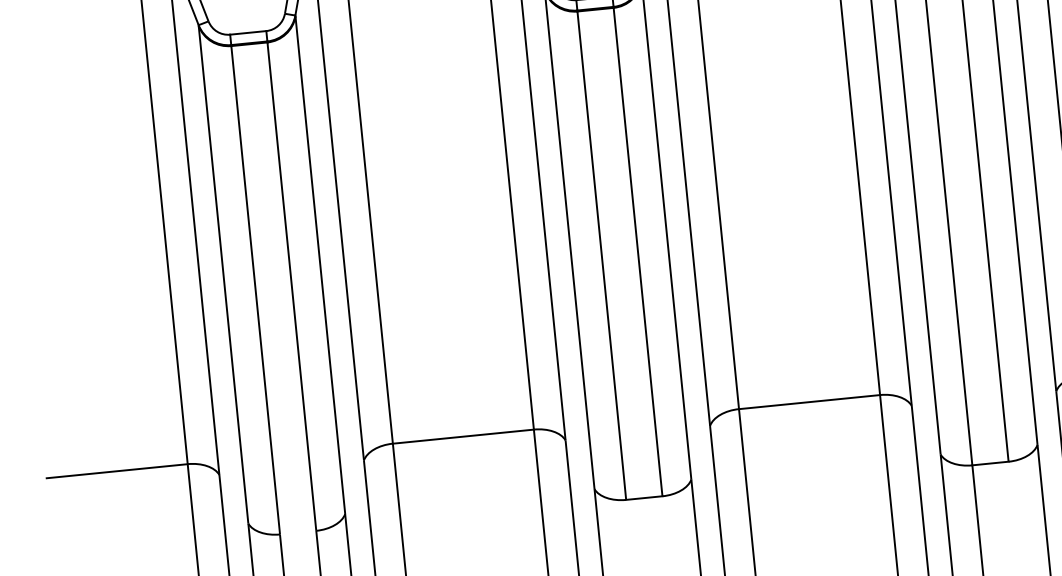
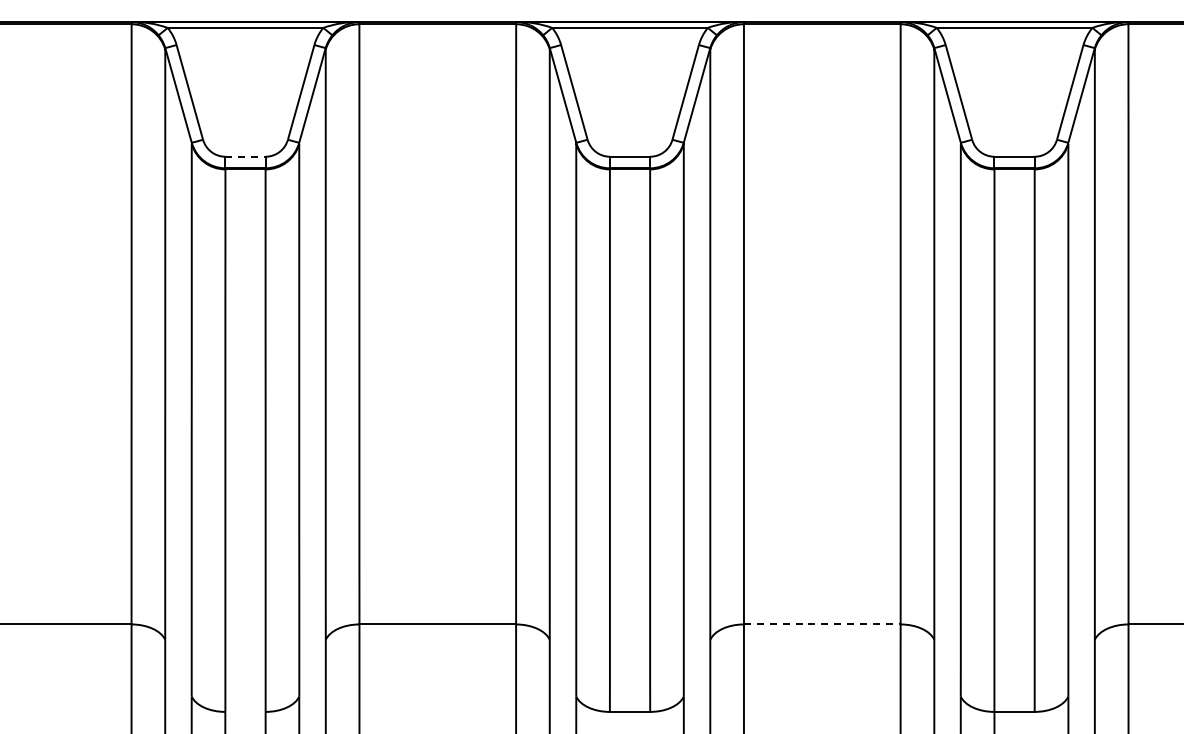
line: (249, 32) -> (246, 156), solid -> dashed
line: (809, 402) -> (822, 624), solid -> dashed

